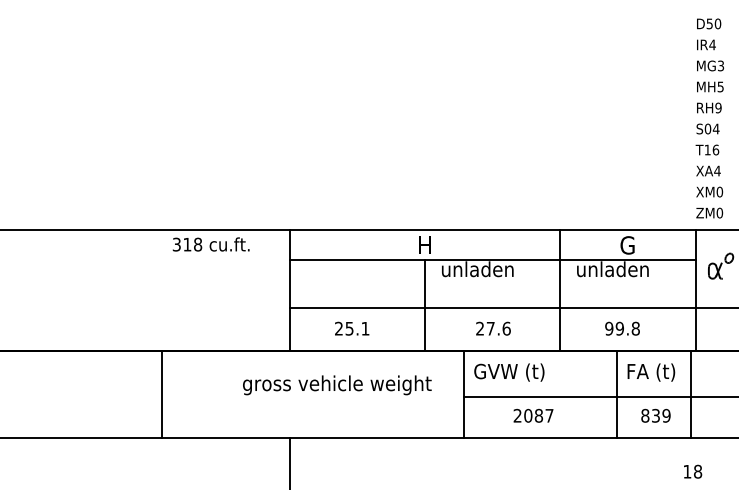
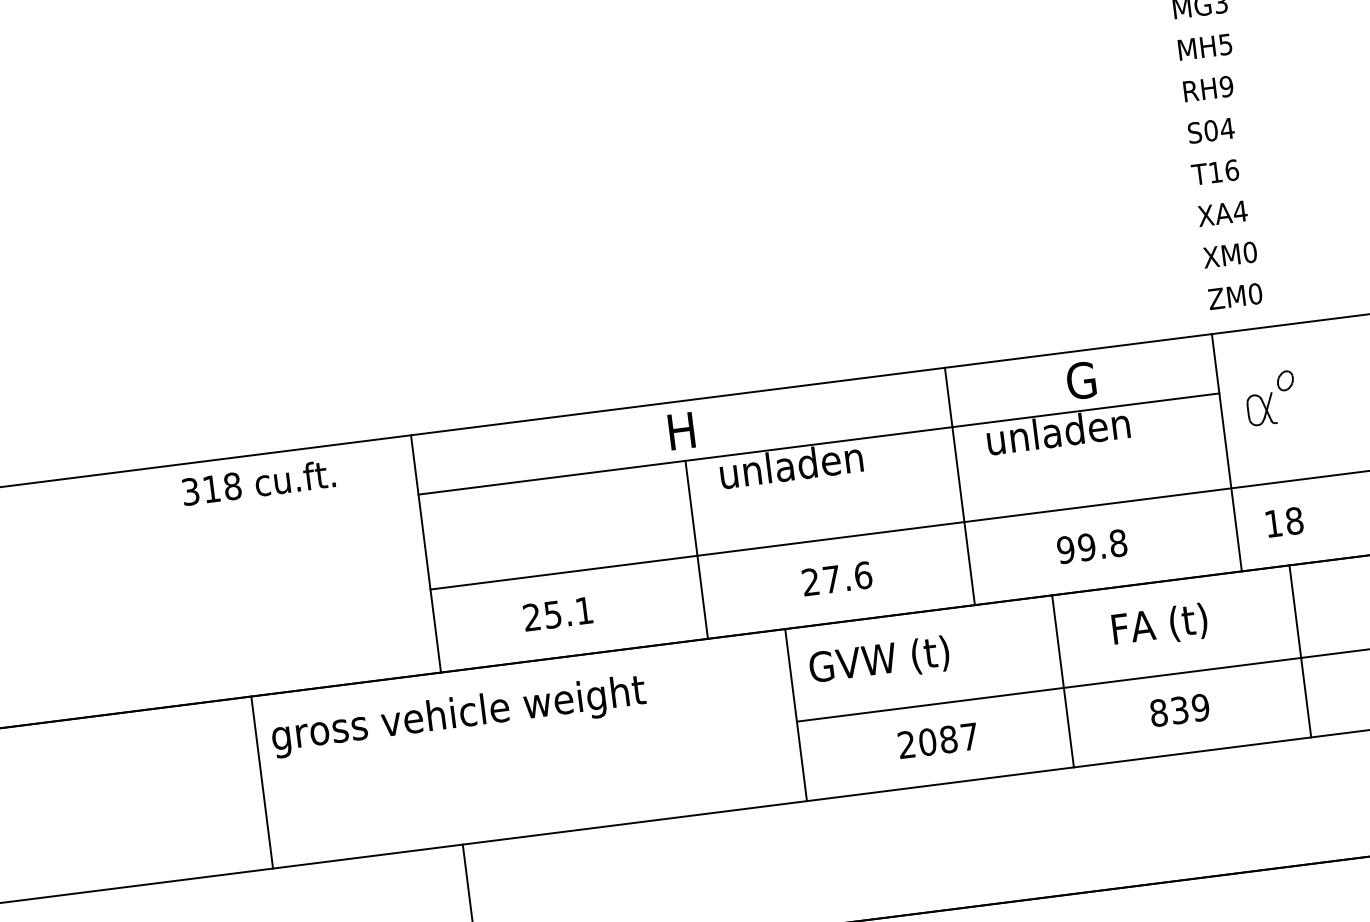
text: (337, 385) -> (459, 716), moved
line: (162, 393) -> (262, 781), moved
line: (616, 393) -> (1062, 680), moved
line: (690, 393) -> (1299, 650), moved
text: (693, 471) -> (1285, 521), moved

